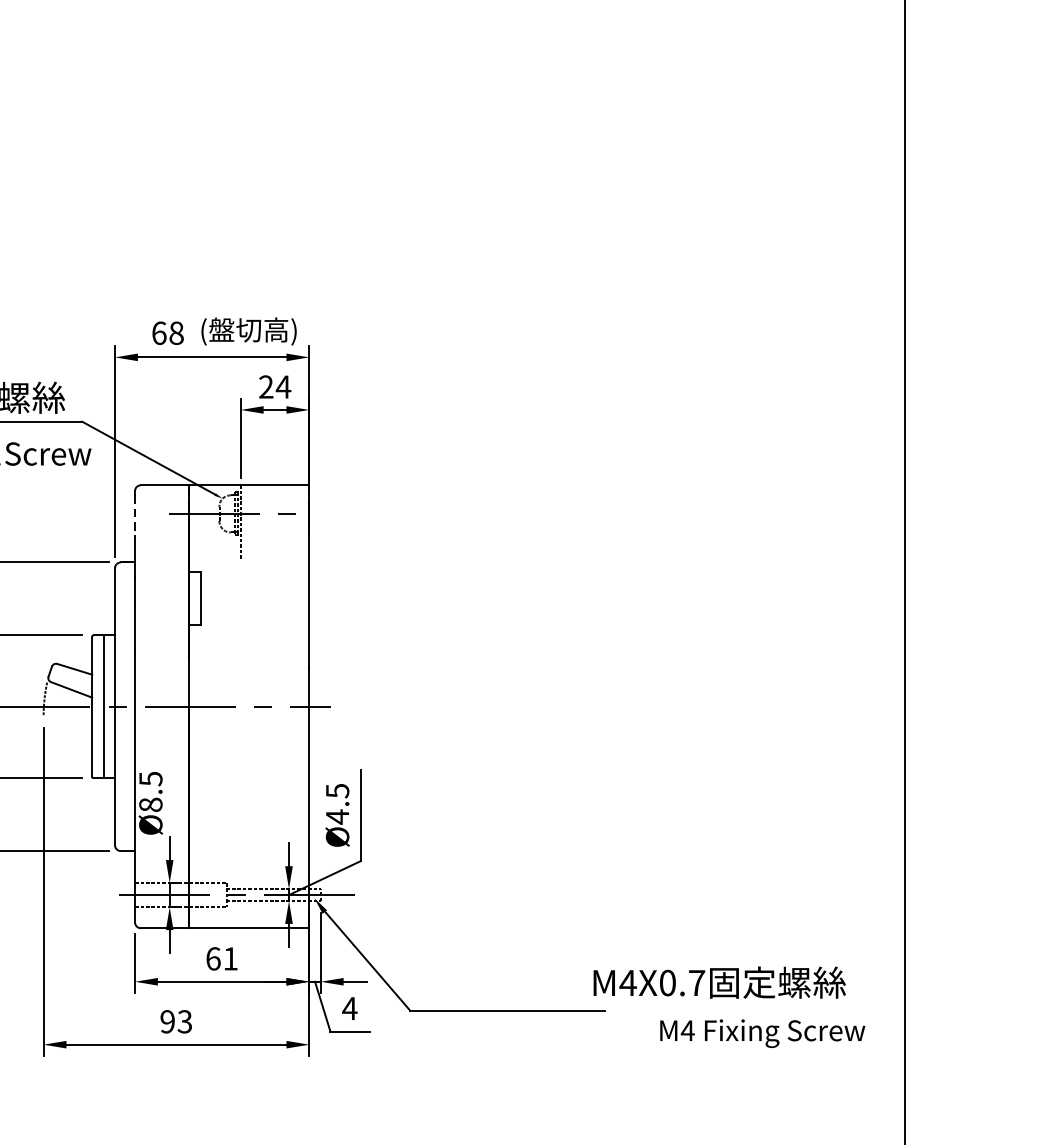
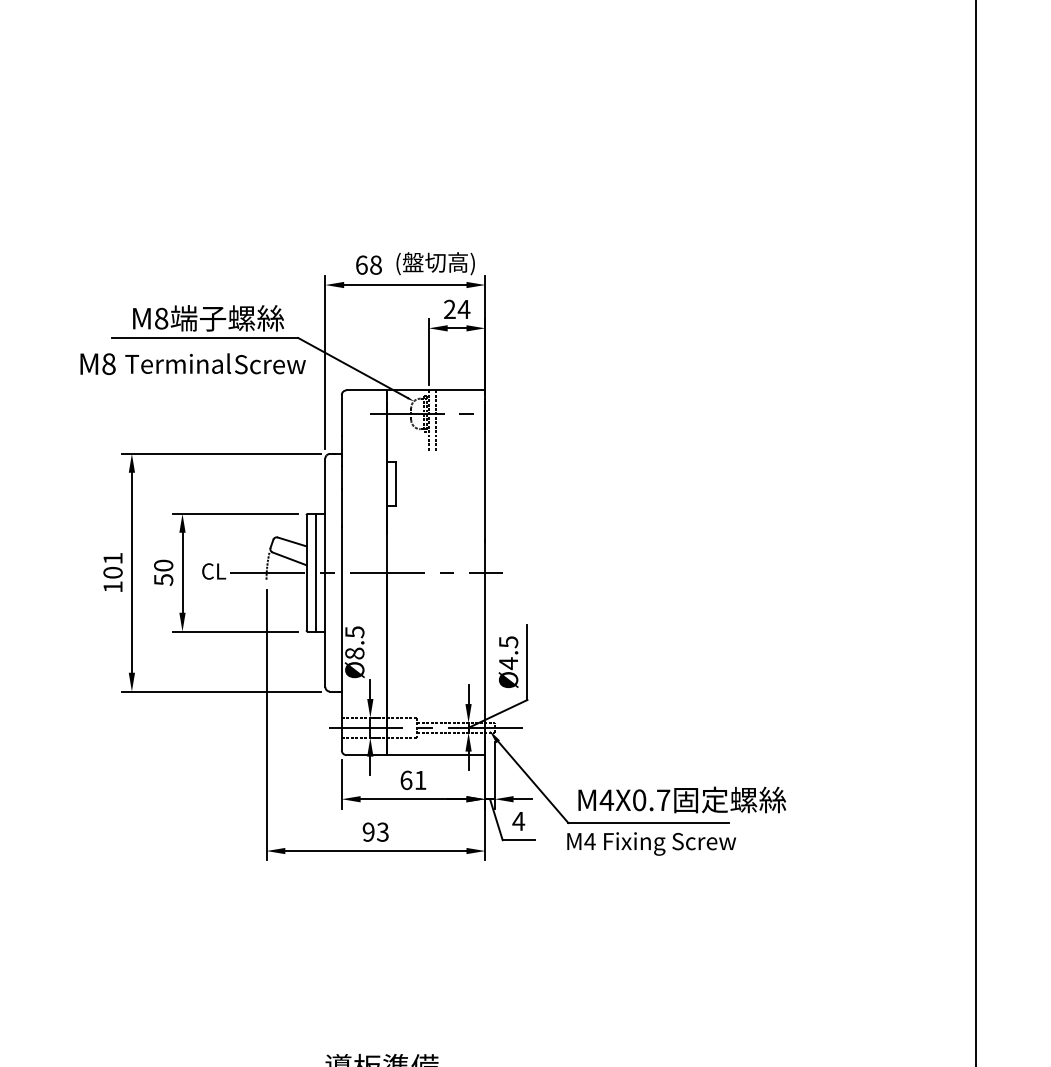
line: (134, 518) -> (341, 417), dashed -> solid
line: (248, 521) -> (435, 420), added
text: (718, 982) -> (681, 799), moved
text: (762, 1033) -> (651, 843), moved

